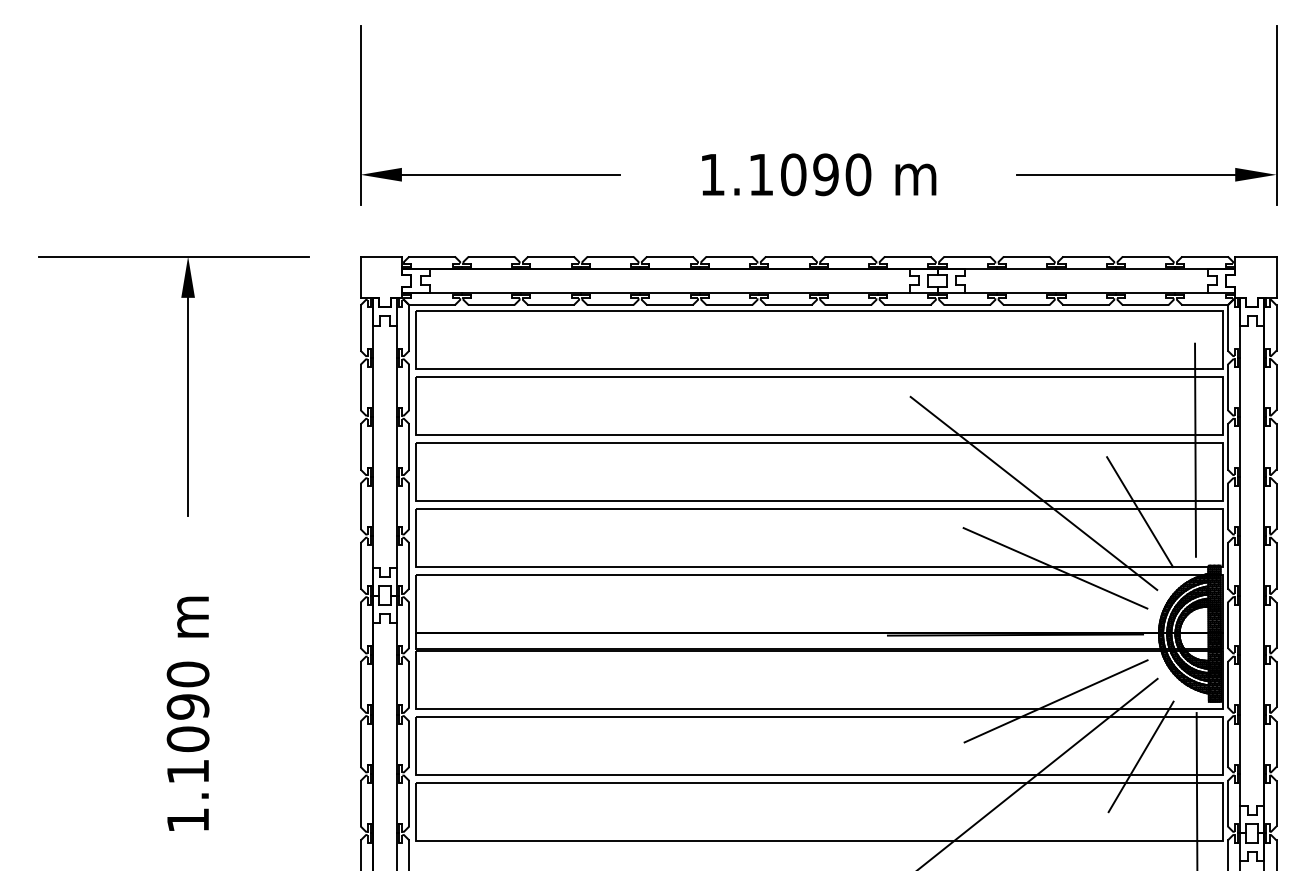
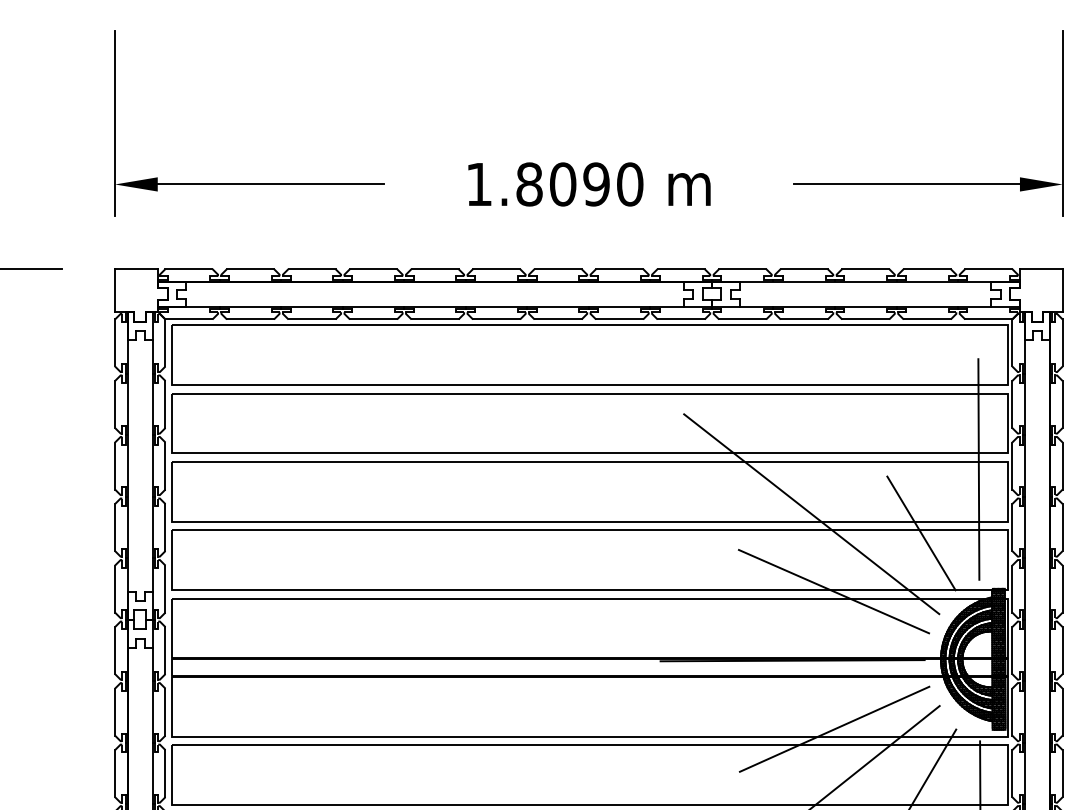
text: (760, 174) -> (528, 184), 1.1090 -> 1.8090

